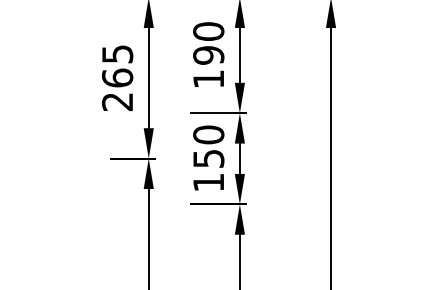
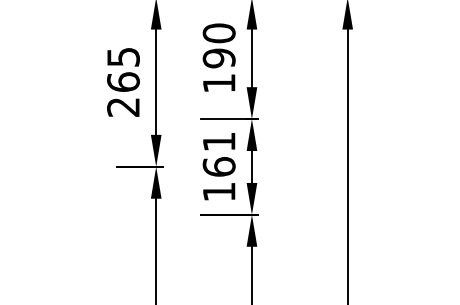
text: (208, 146) -> (218, 154), 150 -> 161

